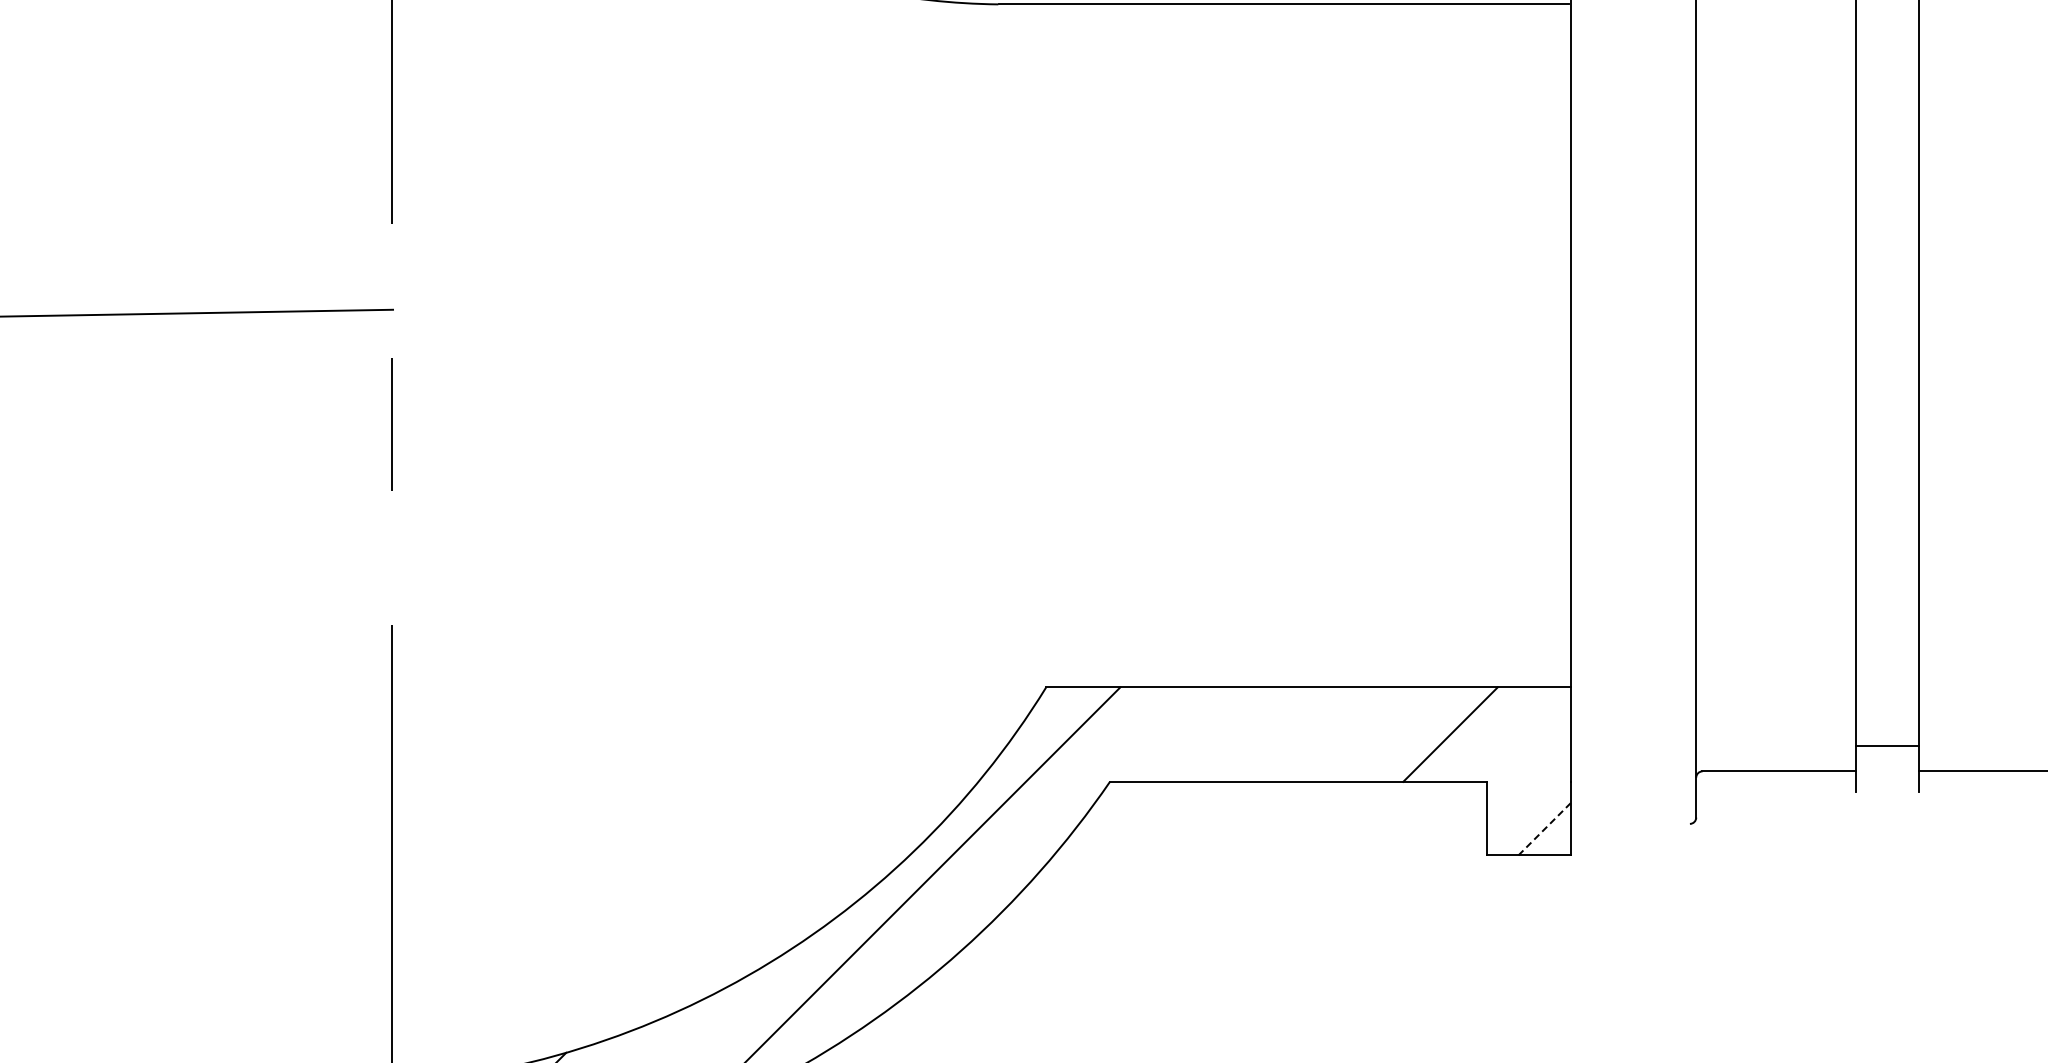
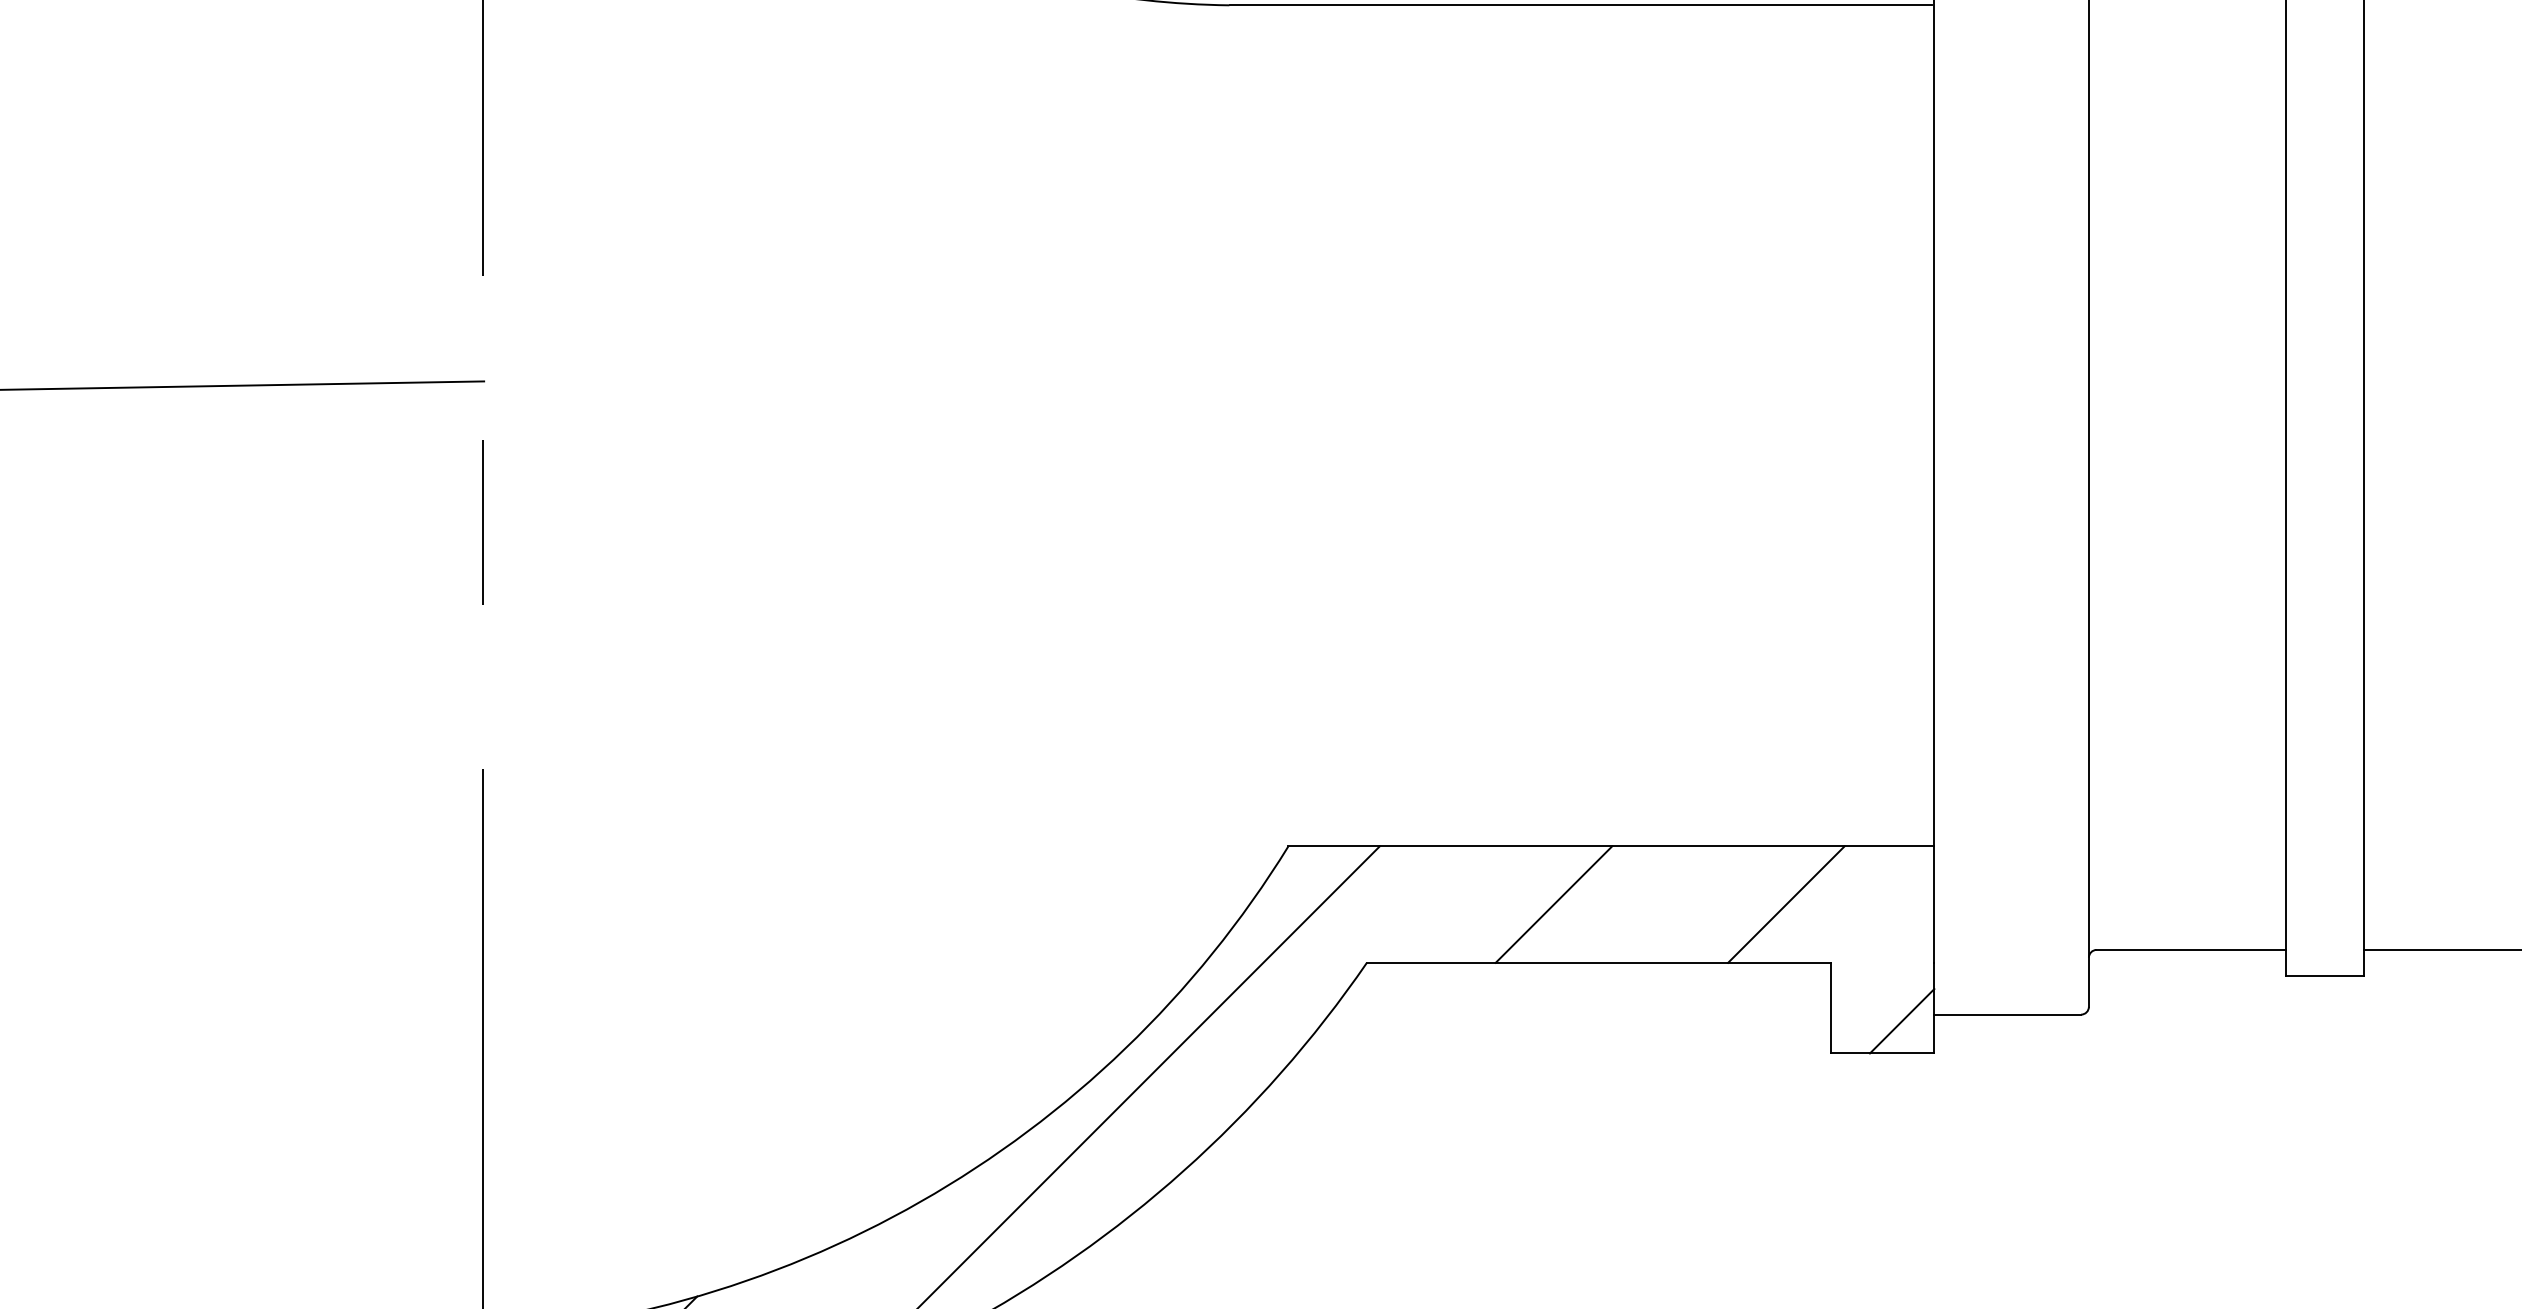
line: (1261, 734) -> (1553, 904), added
line: (1887, 746) -> (2324, 975), moved
line: (1629, 823) -> (2006, 1014), added
line: (1544, 829) -> (1902, 1021), dashed -> solid

